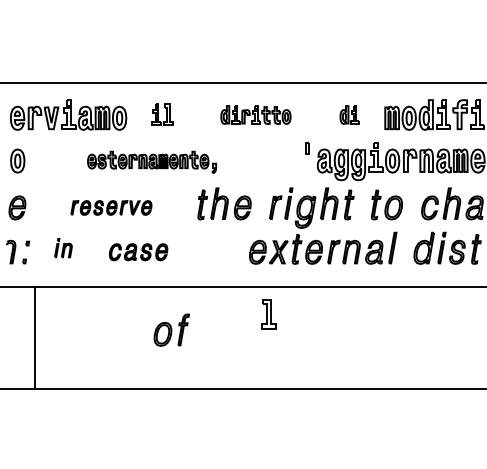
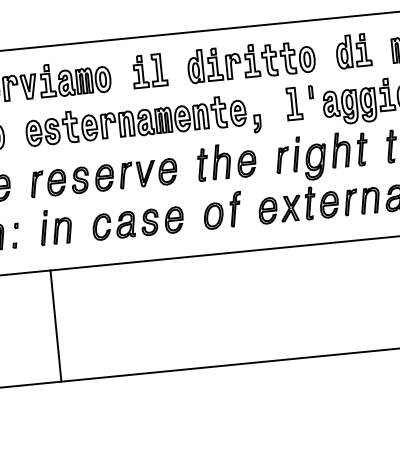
part: (162, 114) -> (149, 70), size x1.43
part: (255, 114) -> (250, 60), size x1.67
part: (349, 114) -> (353, 50), size x1.67
part: (151, 162) -> (142, 124), size x1.67
part: (111, 207) -> (103, 177), size x1.67
part: (63, 247) -> (55, 226), size x1.67
part: (138, 251) -> (137, 222), size x1.43
part: (268, 314) -> (293, 104), moved
part: (171, 329) -> (222, 209), moved
line: (34, 338) -> (55, 326), moved

